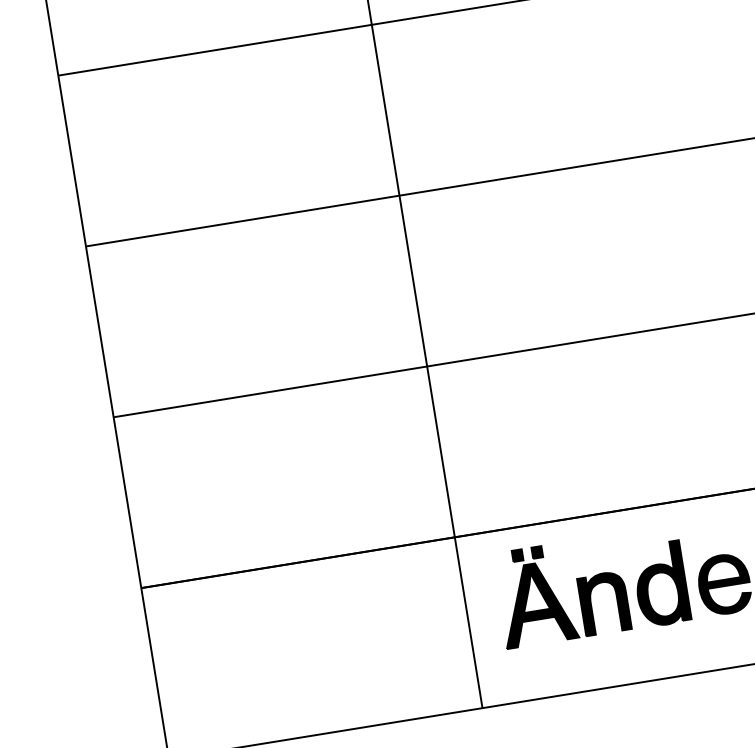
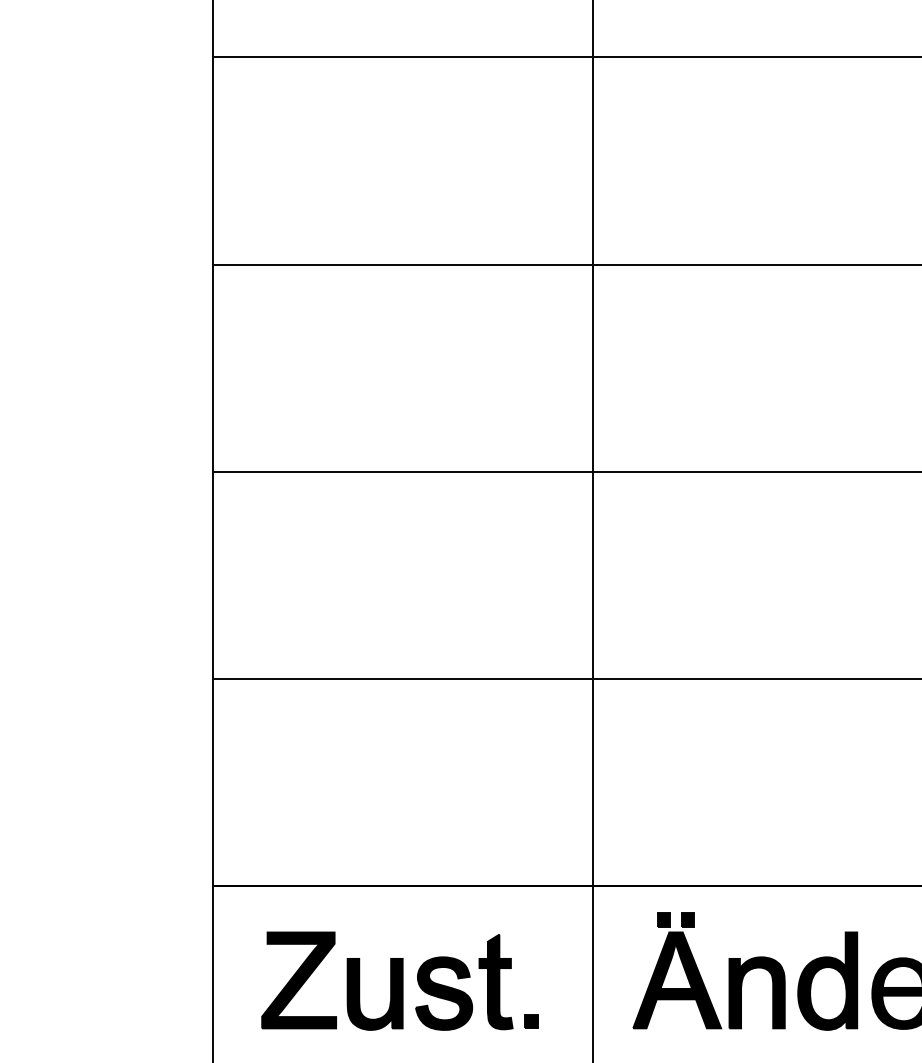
part: (307, 640) -> (399, 980), added

